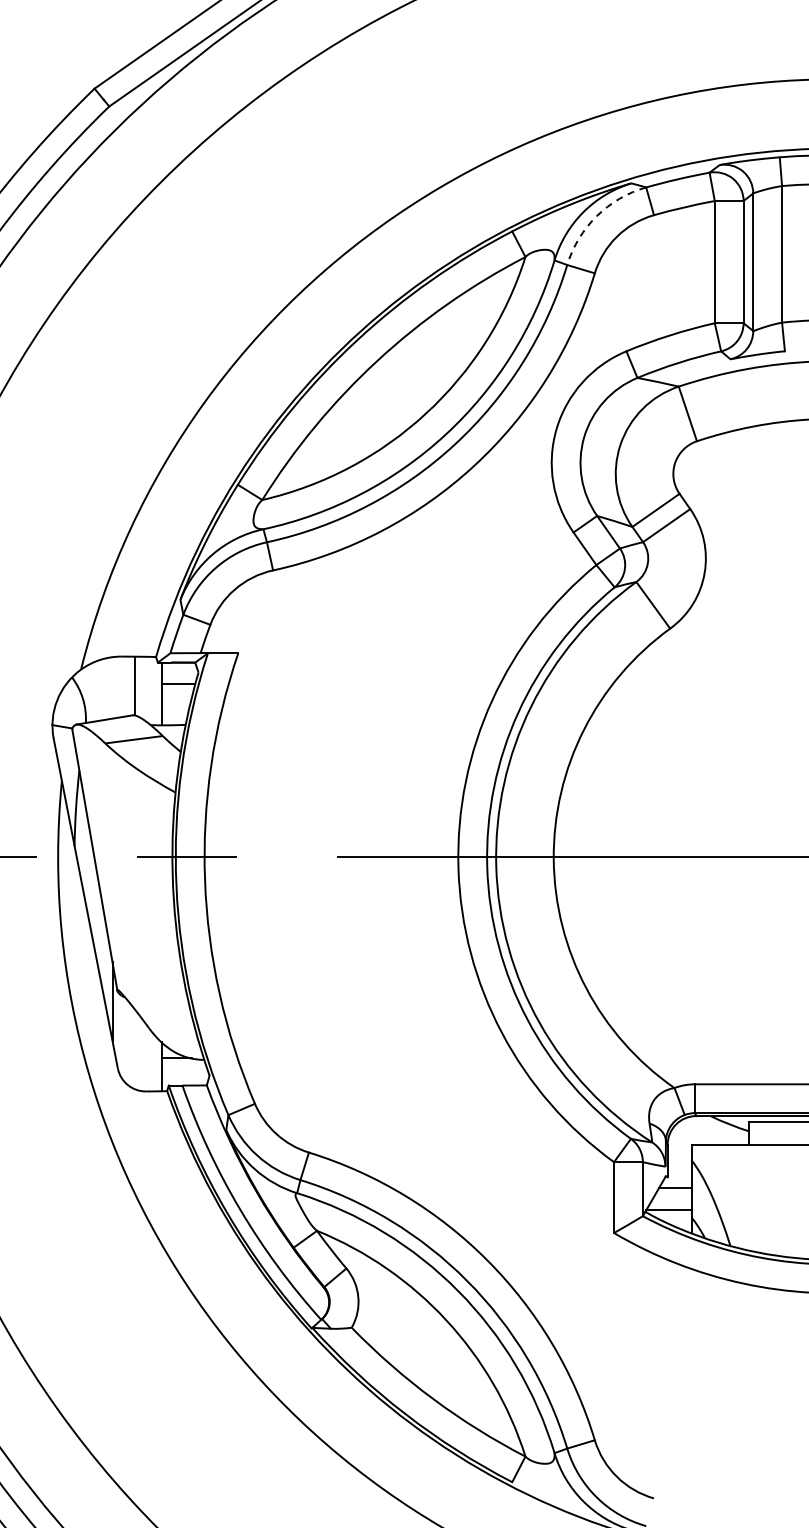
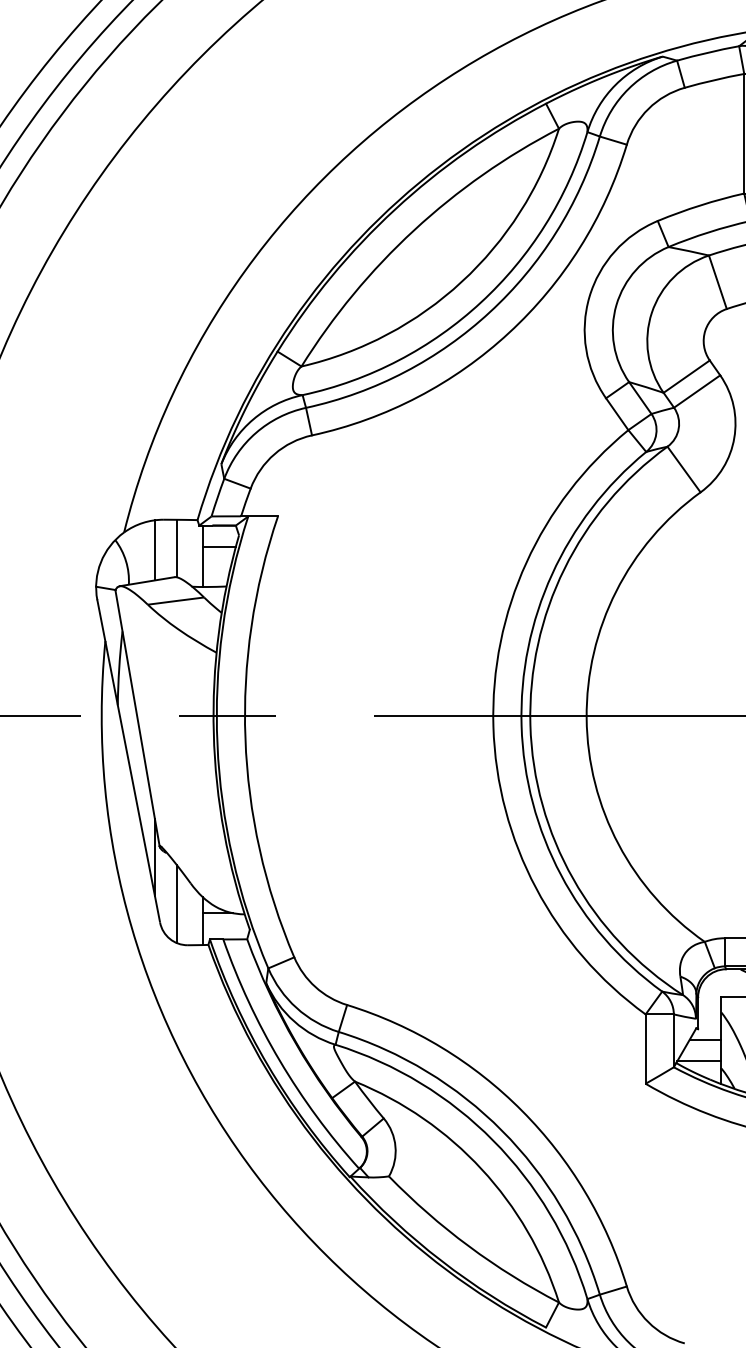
arc: (596, 216) -> (628, 89), dashed -> solid
line: (112, 687) -> (154, 549), added
line: (134, 1049) -> (176, 904), added

